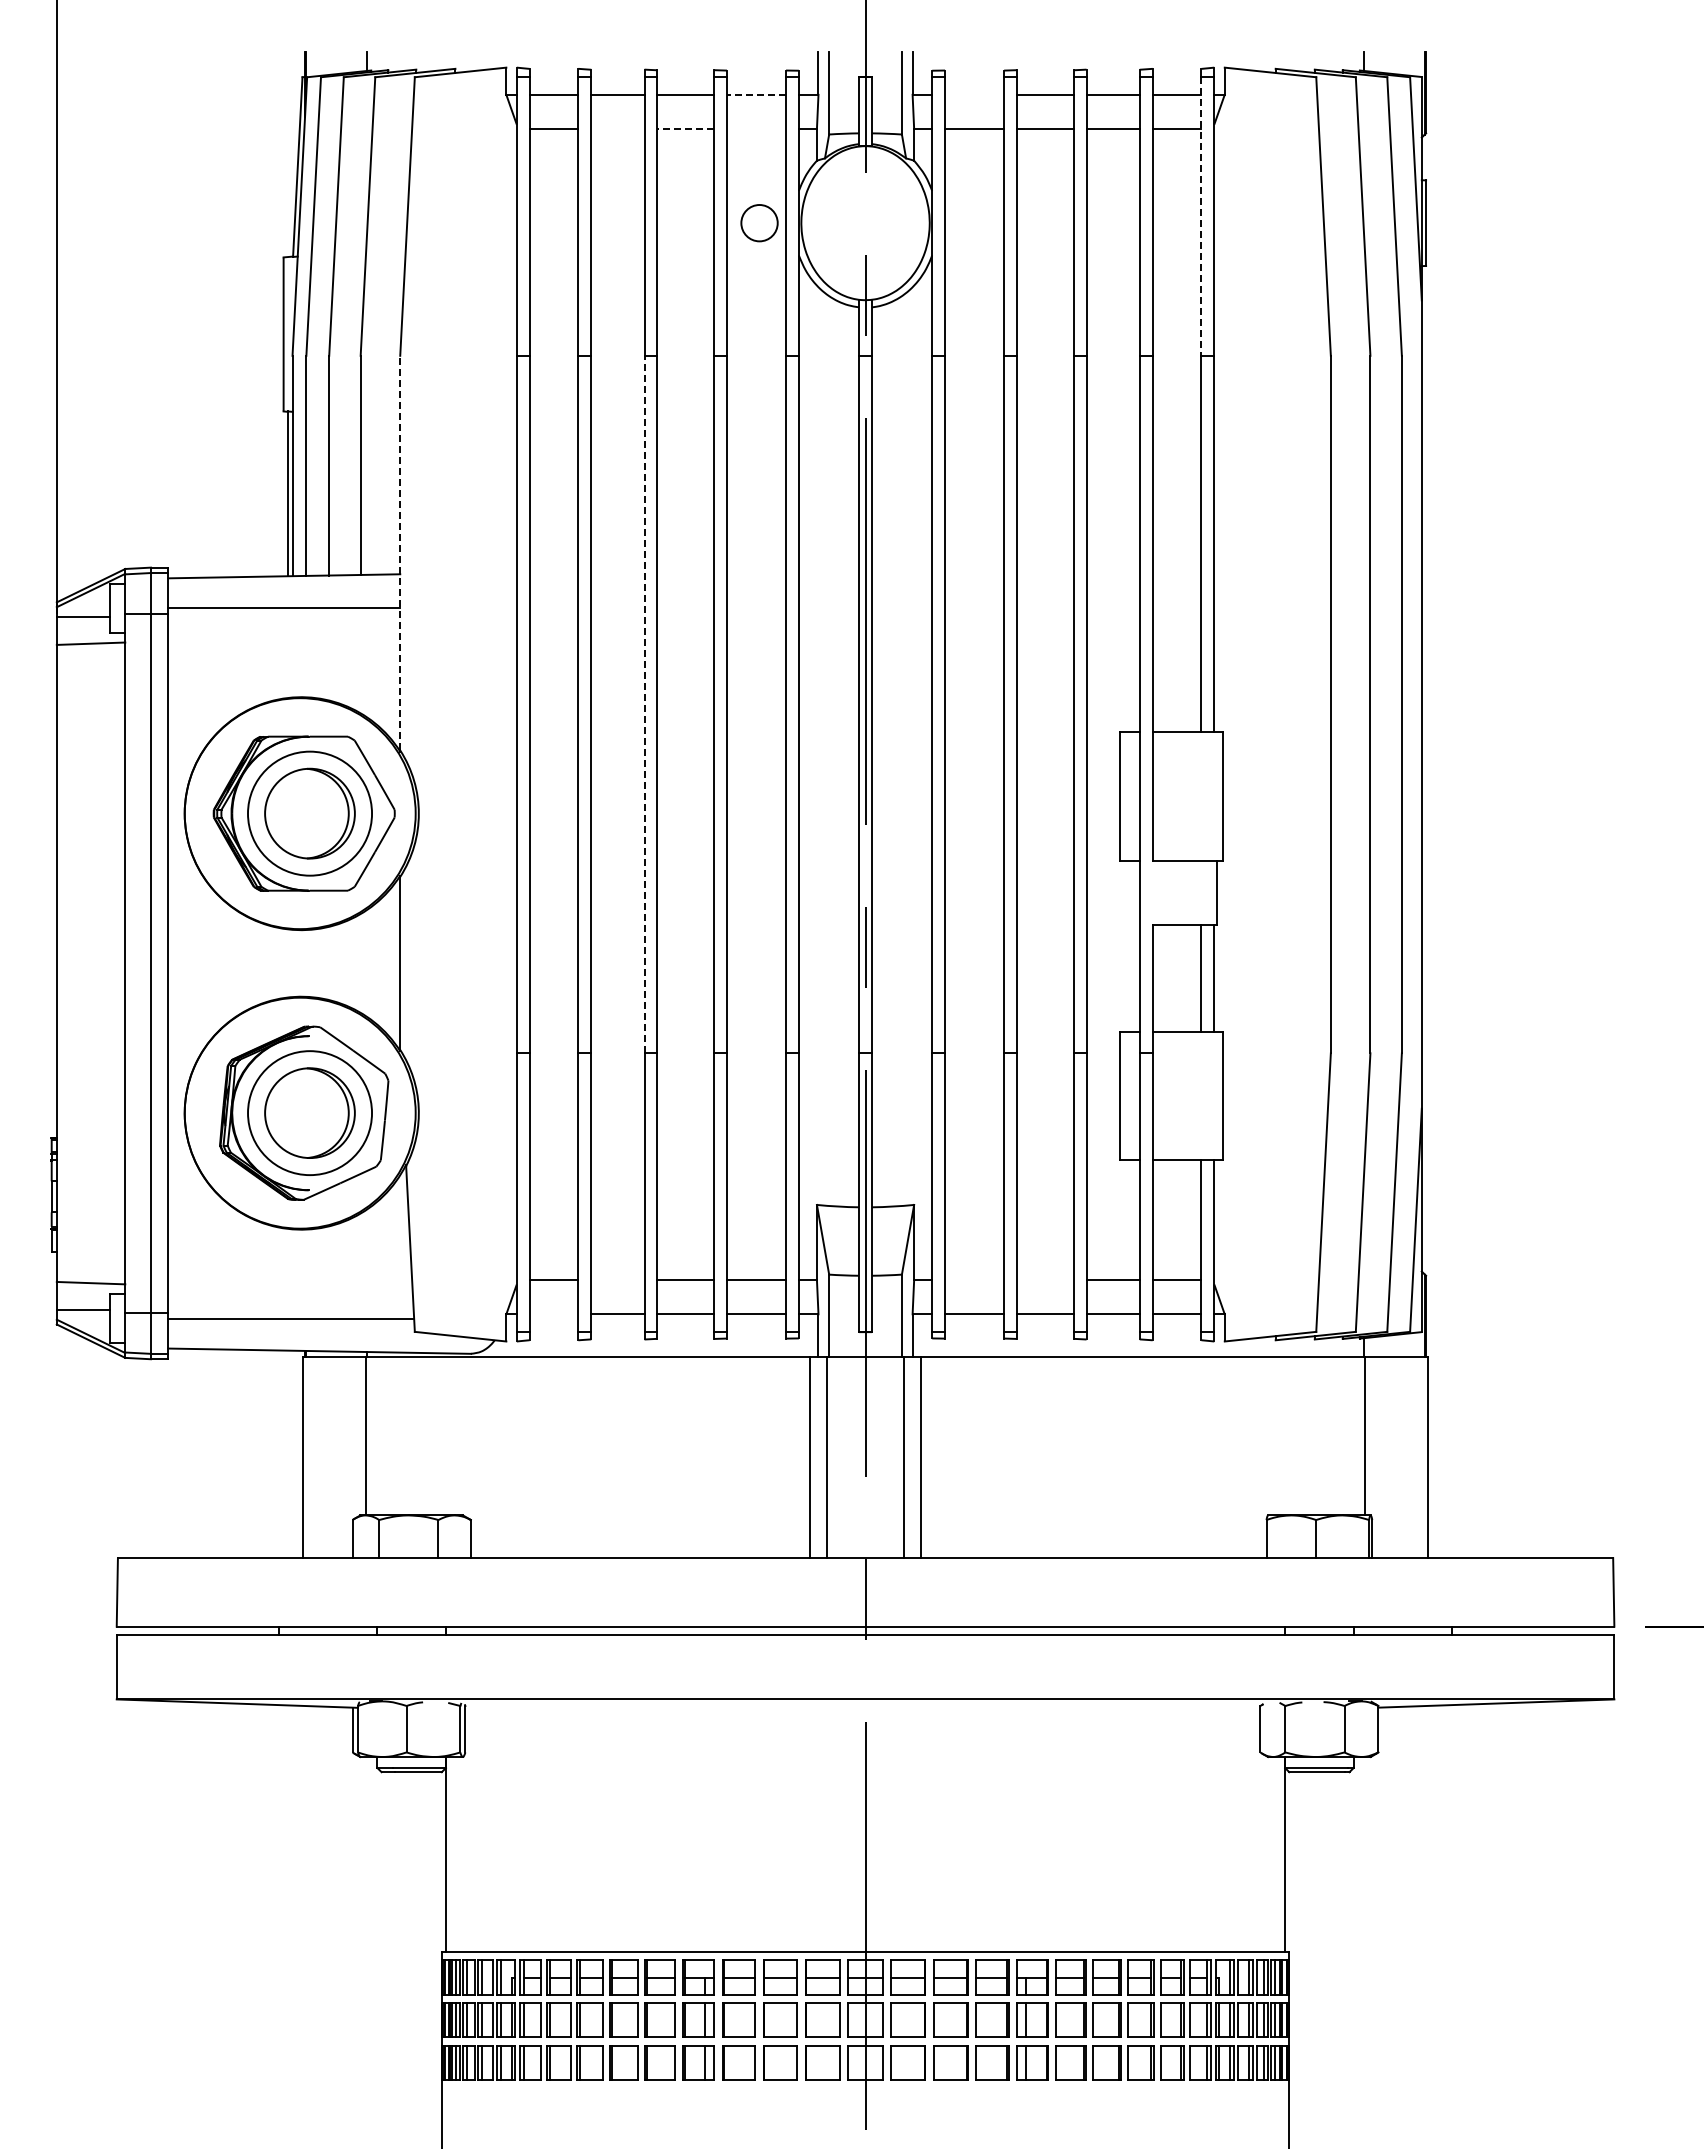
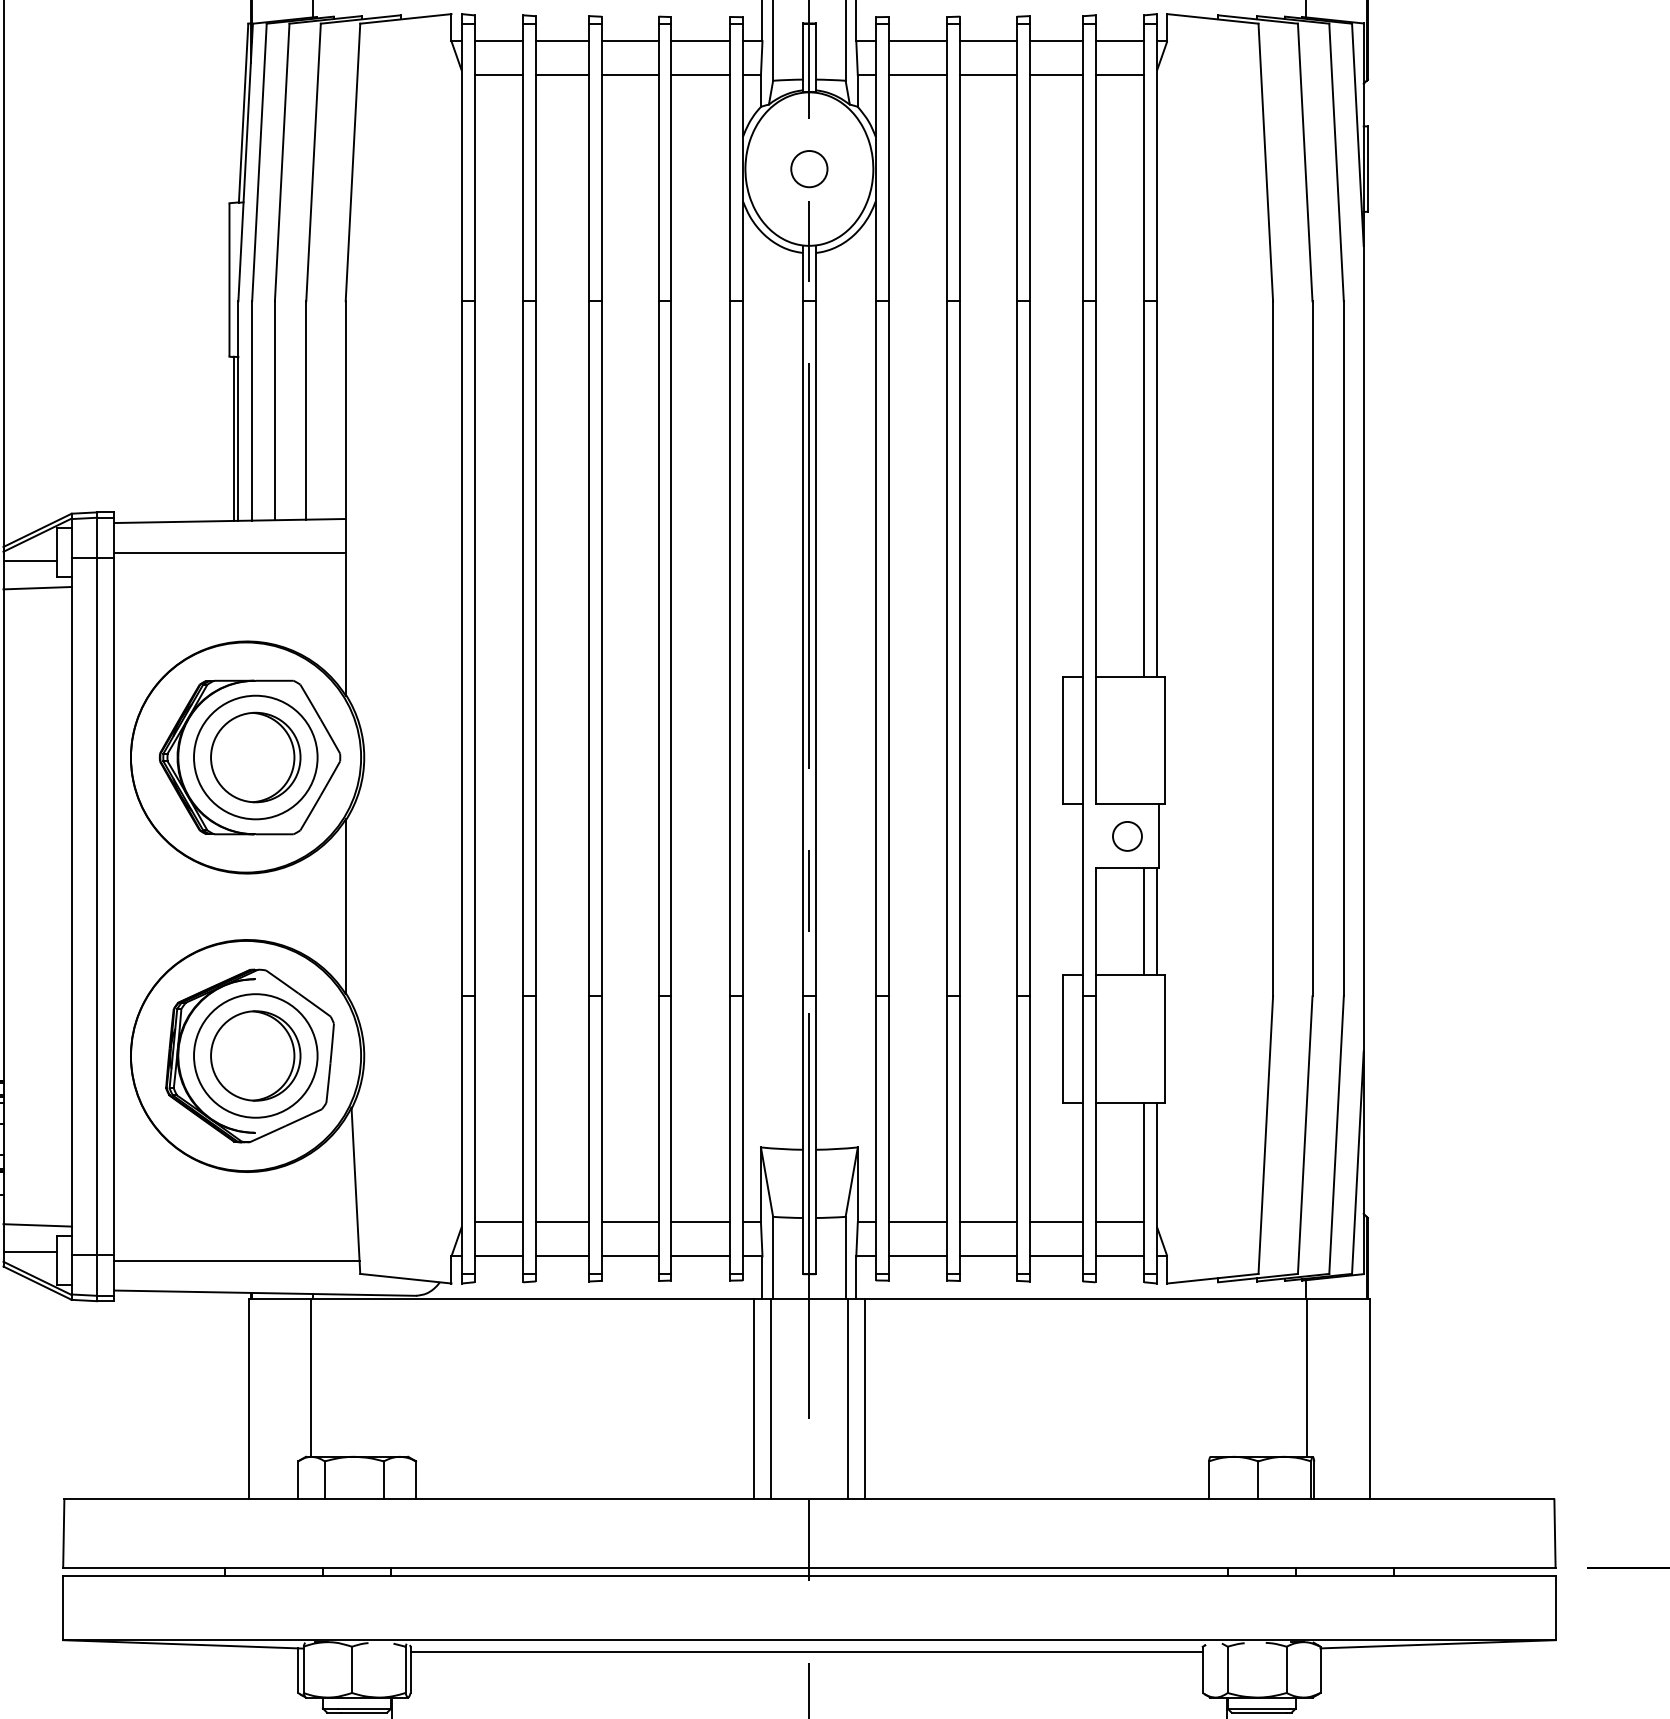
line: (756, 94) -> (700, 40), dashed -> solid
line: (974, 94) -> (917, 40), added
line: (617, 129) -> (562, 75), added
line: (685, 129) -> (629, 75), dashed -> solid
line: (756, 129) -> (700, 75), added
line: (1201, 217) -> (1144, 163), dashed -> solid
circle: (759, 223) -> (809, 169), moved
line: (400, 552) -> (345, 497), dashed -> solid
line: (644, 704) -> (589, 648), dashed -> solid
circle: (1184, 892) -> (1127, 836), added
line: (617, 1280) -> (562, 1222), added
line: (974, 1280) -> (917, 1222), added
line: (1044, 1280) -> (987, 1222), added
line: (553, 1314) -> (498, 1256), added
line: (862, 1710) -> (806, 1651), added

